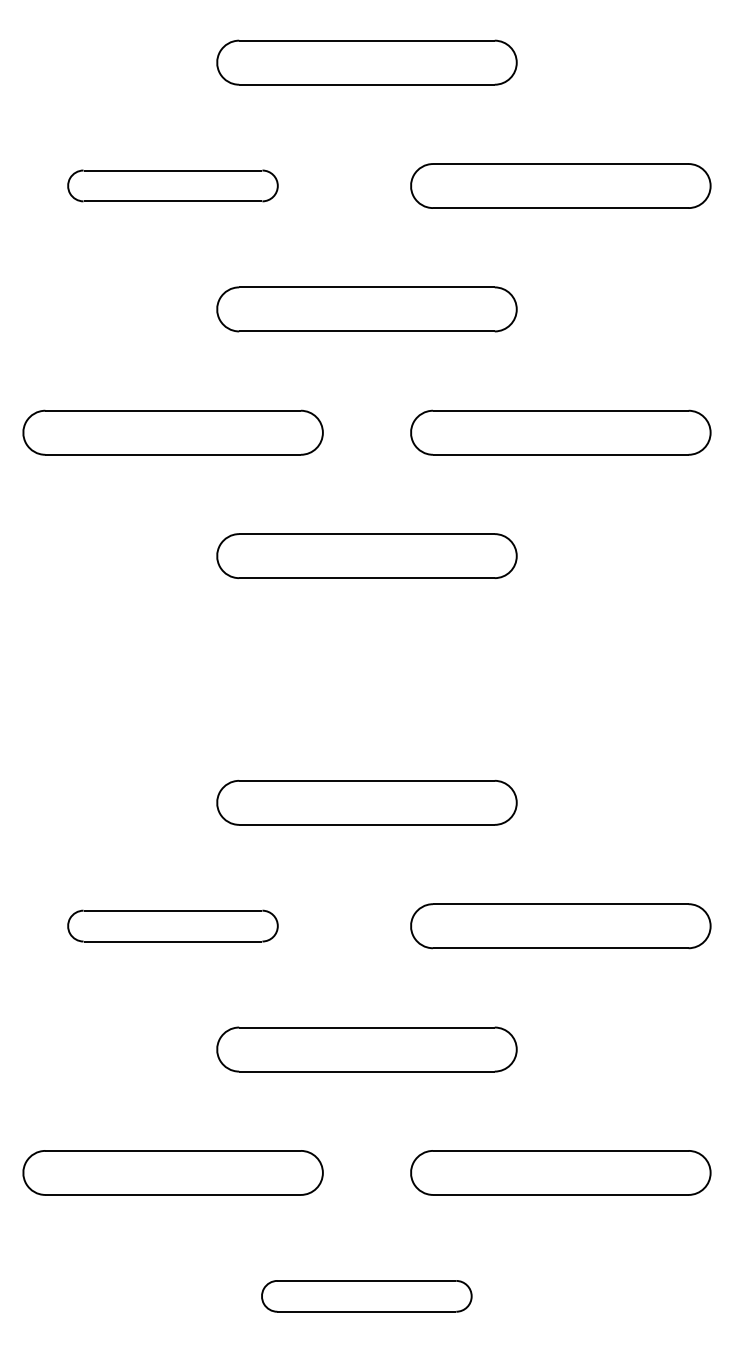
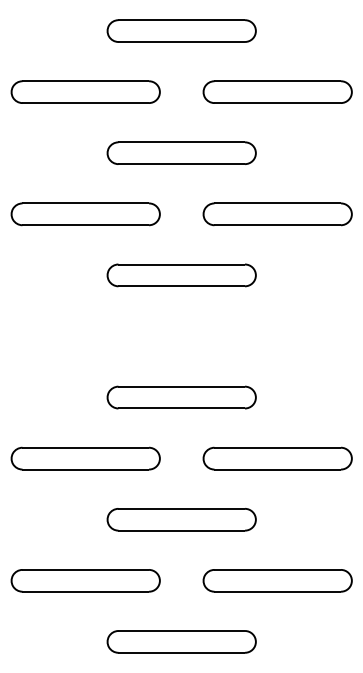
part: (172, 184) -> (85, 91), size x1.43
part: (172, 925) -> (85, 458), size x1.43
part: (366, 1295) -> (181, 641), size x1.43

